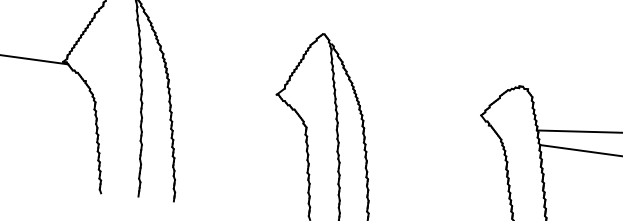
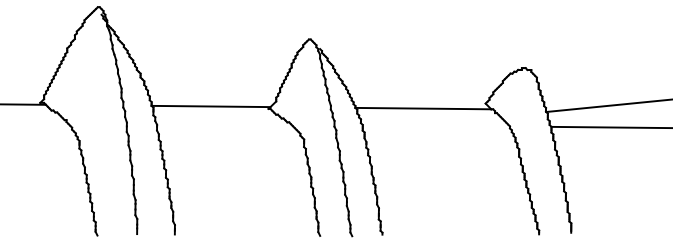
line: (222, 85) -> (210, 106), added
line: (422, 112) -> (423, 108), added

